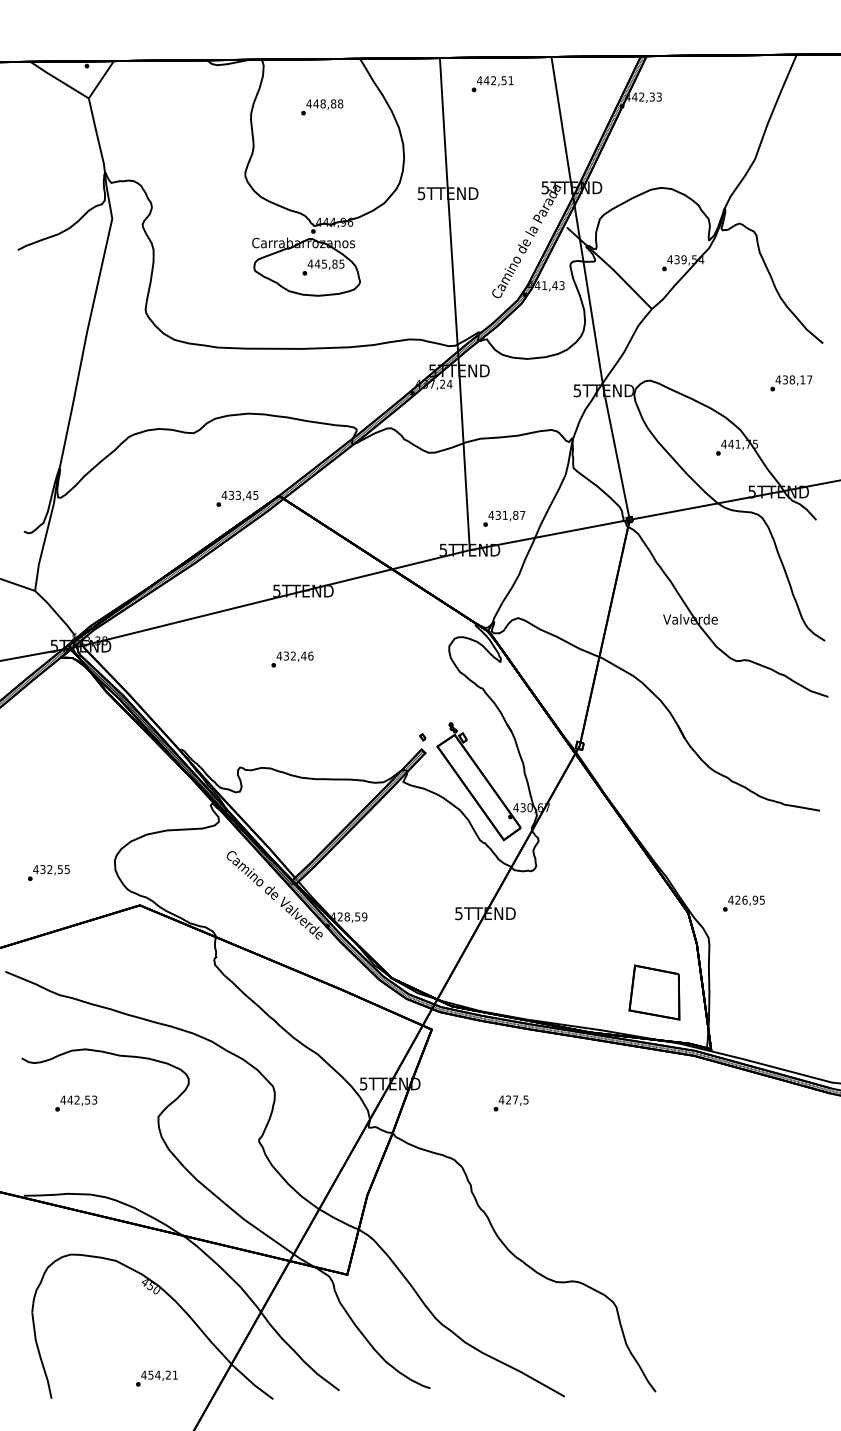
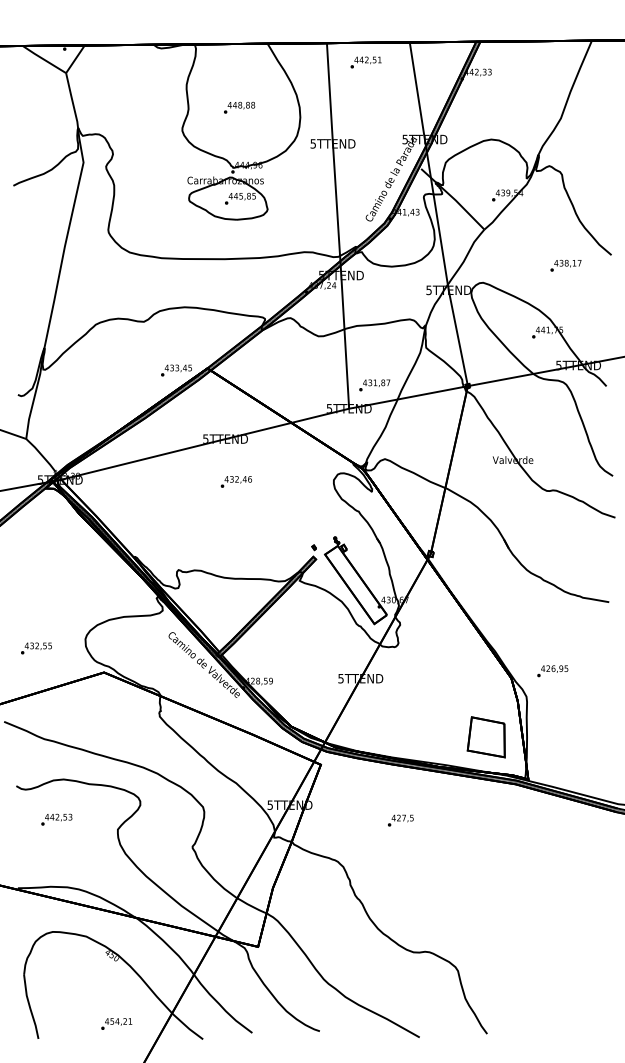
text: (322, 106) -> (239, 107), moved
text: (790, 382) -> (565, 265), moved
text: (291, 658) -> (235, 481), moved
text: (510, 1103) -> (400, 820), moved

